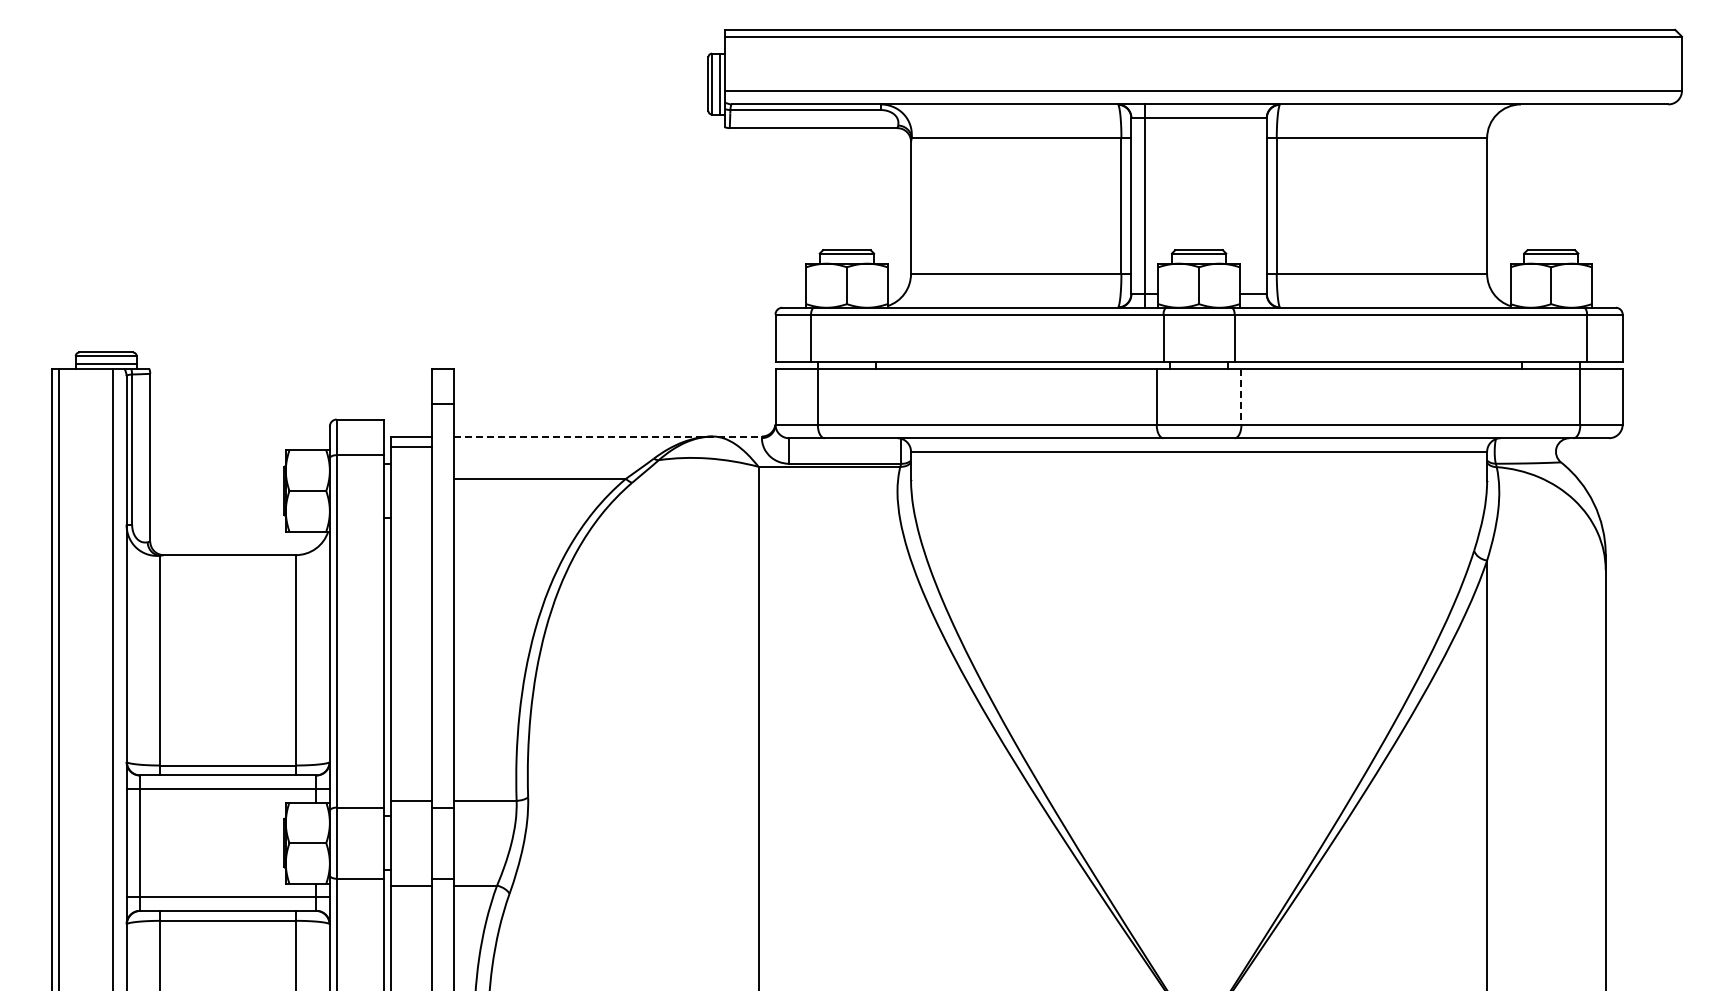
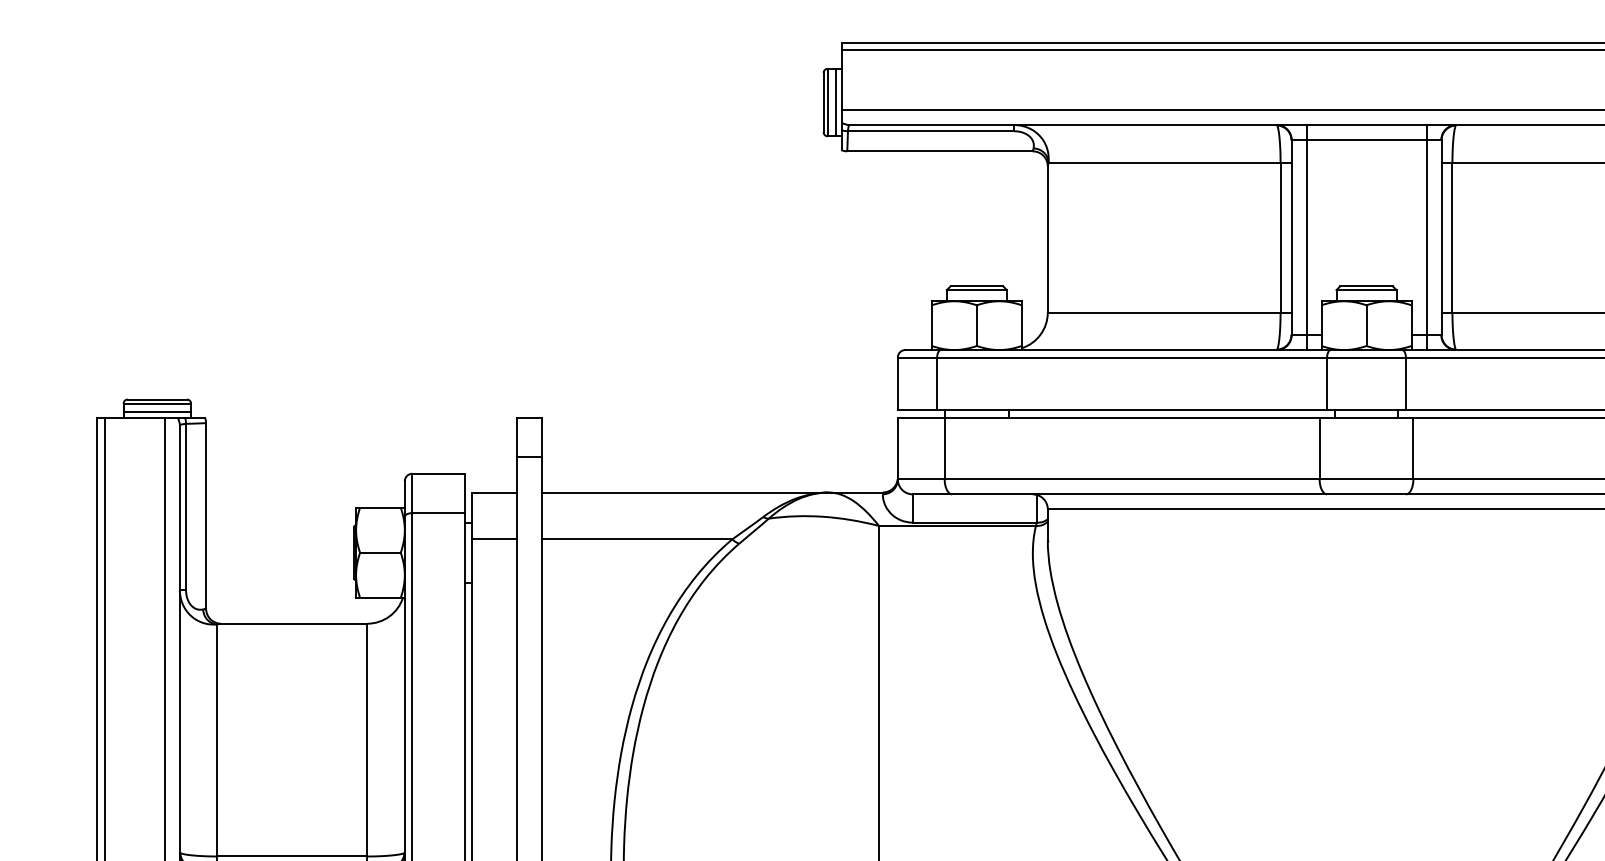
line: (1253, 205) -> (1426, 236), added
line: (1241, 396) -> (1413, 448), dashed -> solid
line: (608, 436) -> (713, 492), dashed -> solid
line: (410, 446) -> (494, 538), moved

